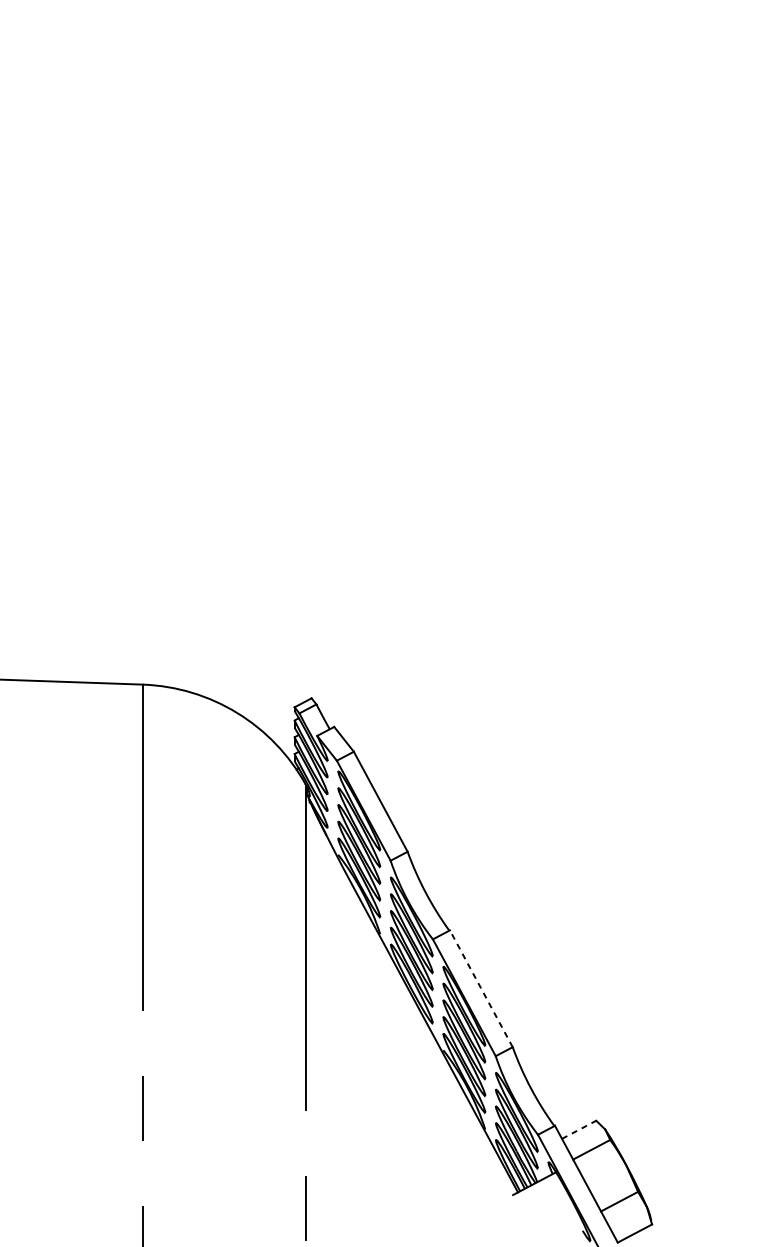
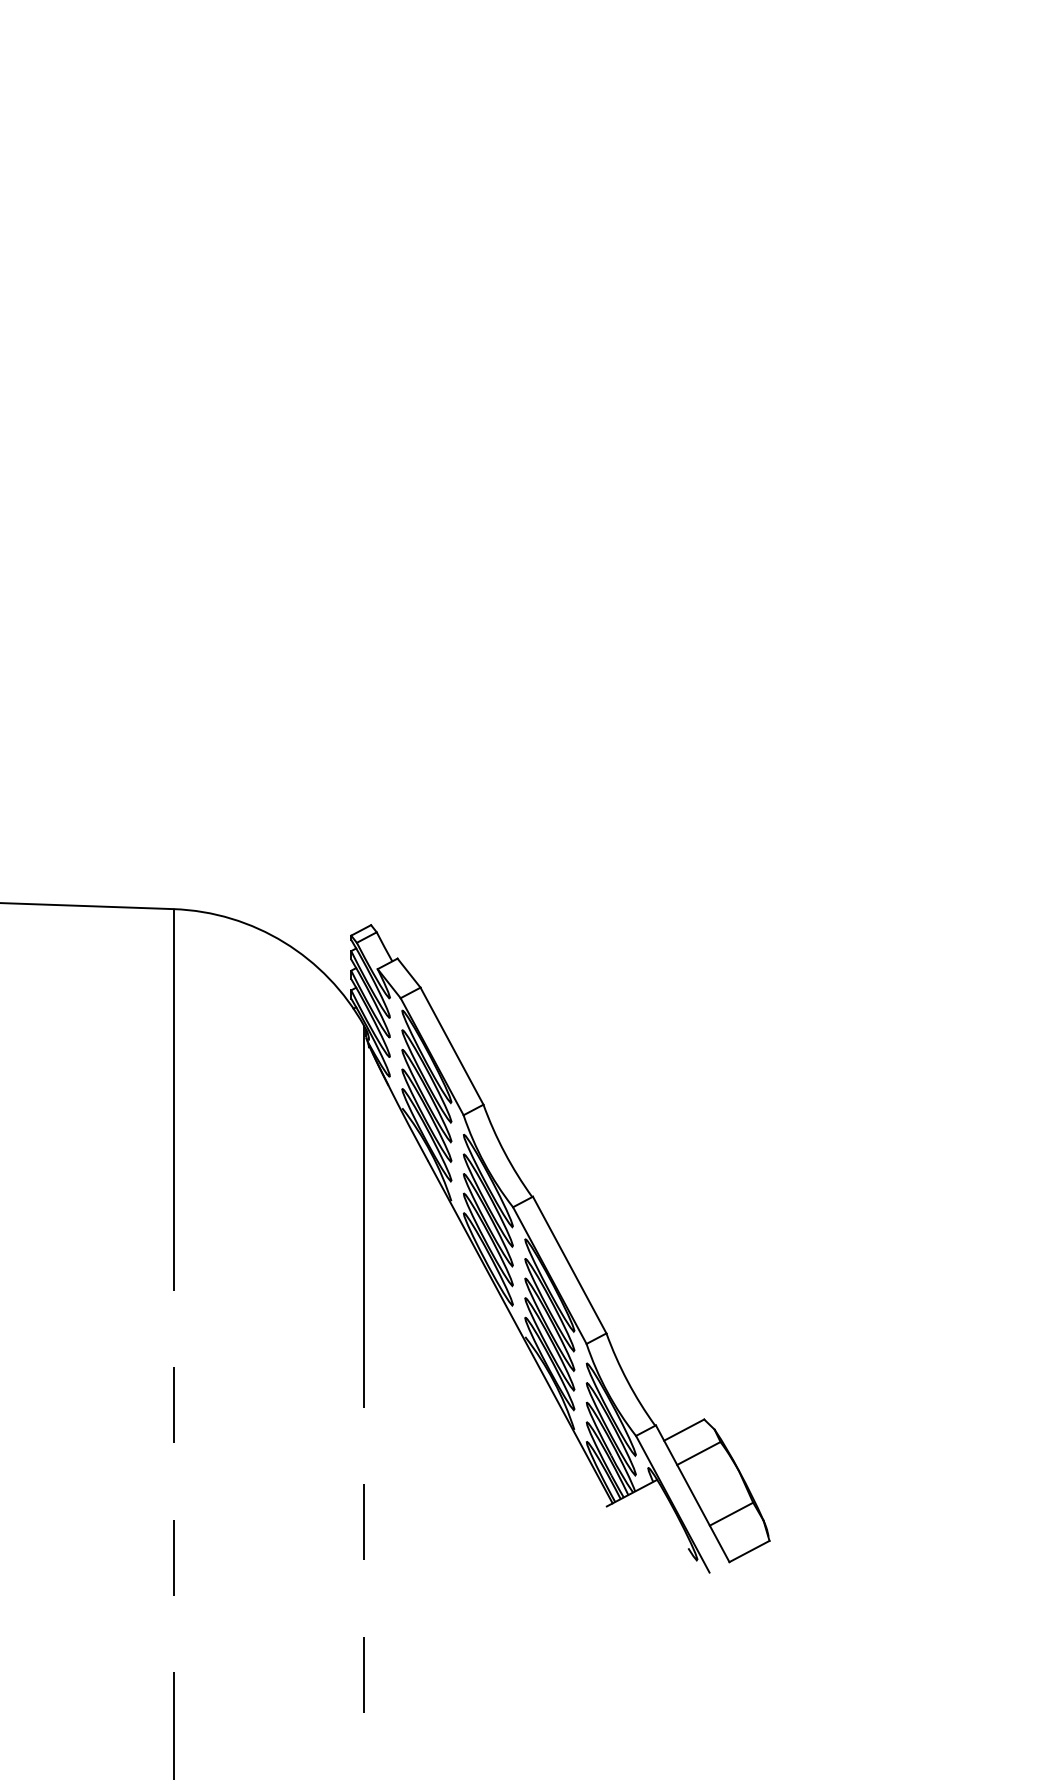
line: (481, 989) -> (569, 1265), dashed -> solid
line: (579, 1130) -> (684, 1430), dashed -> solid

